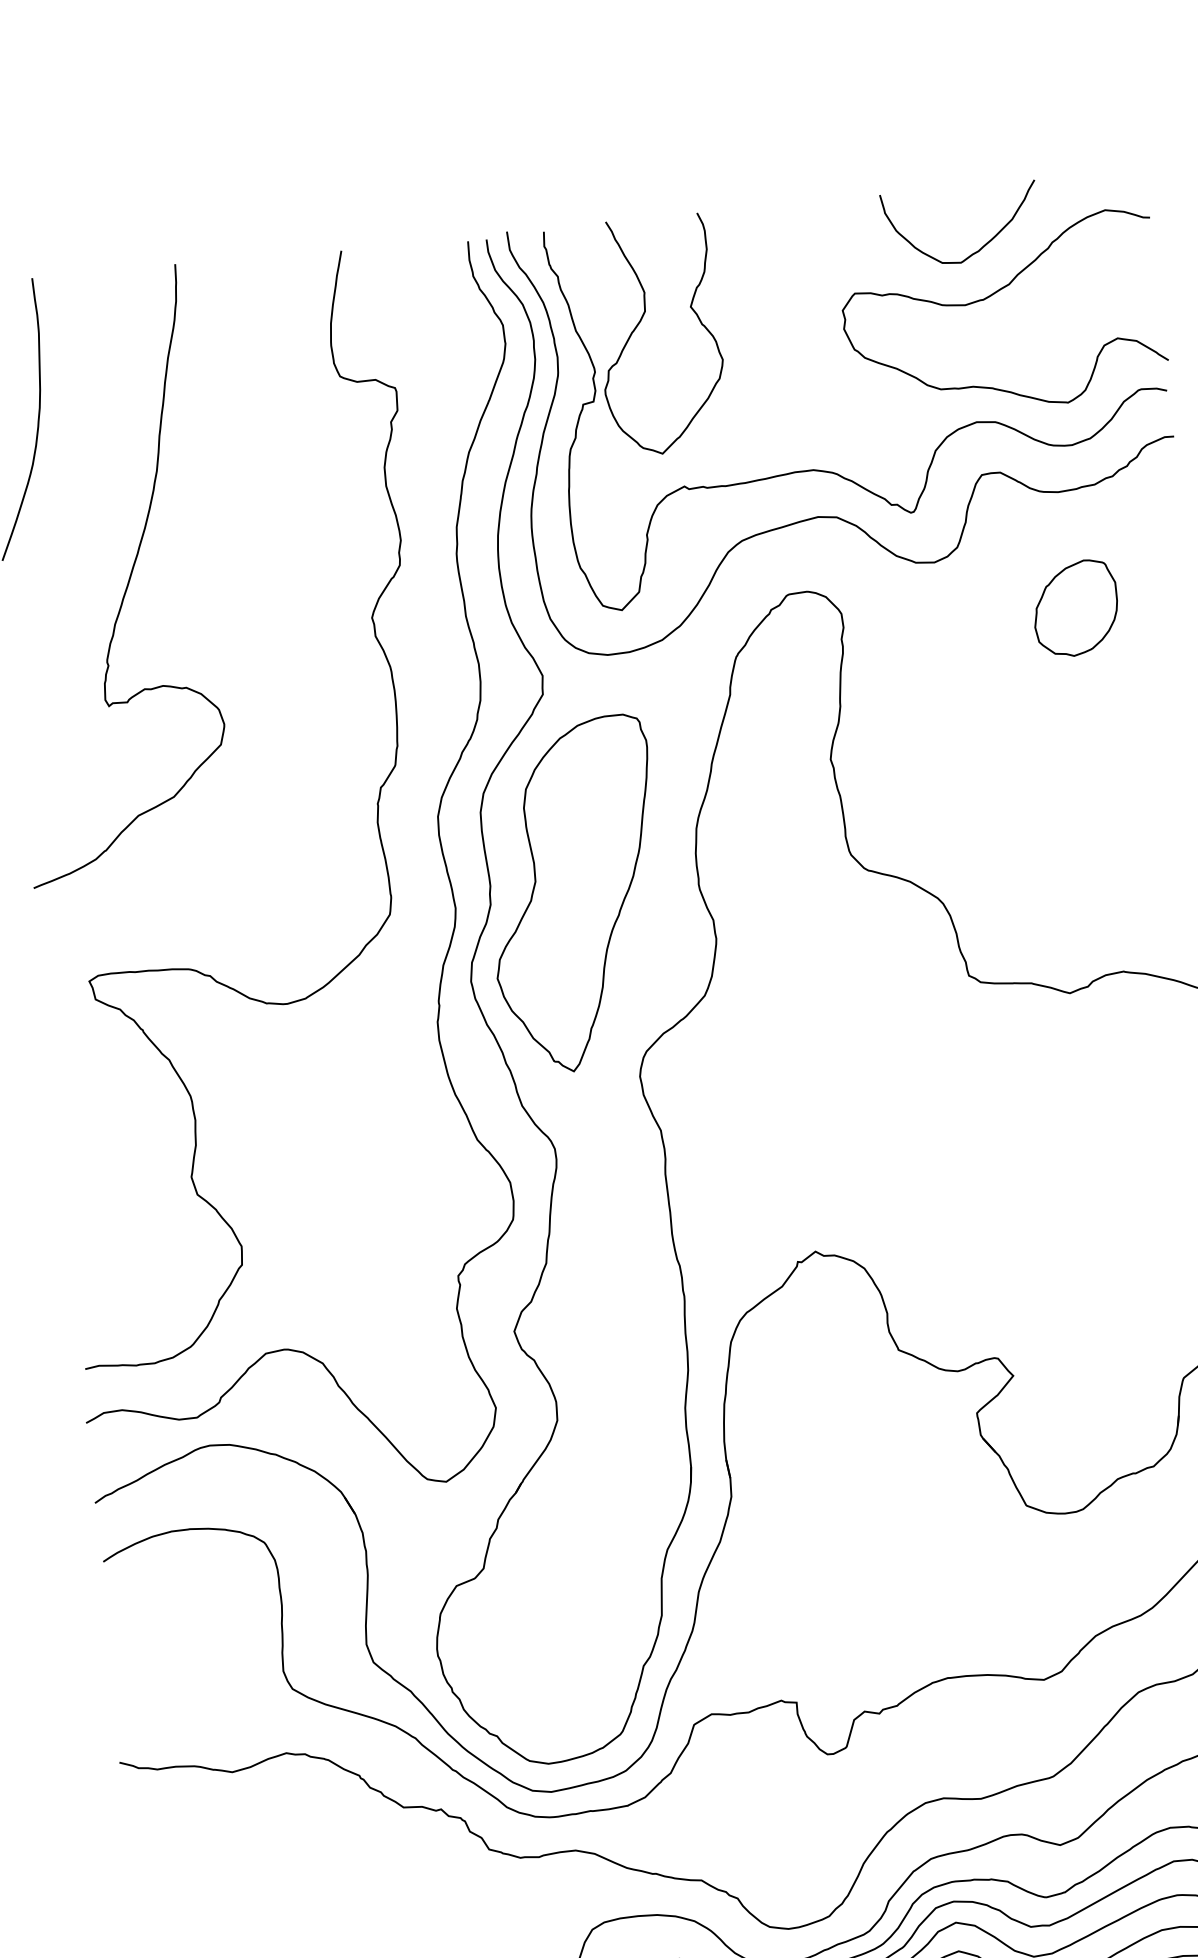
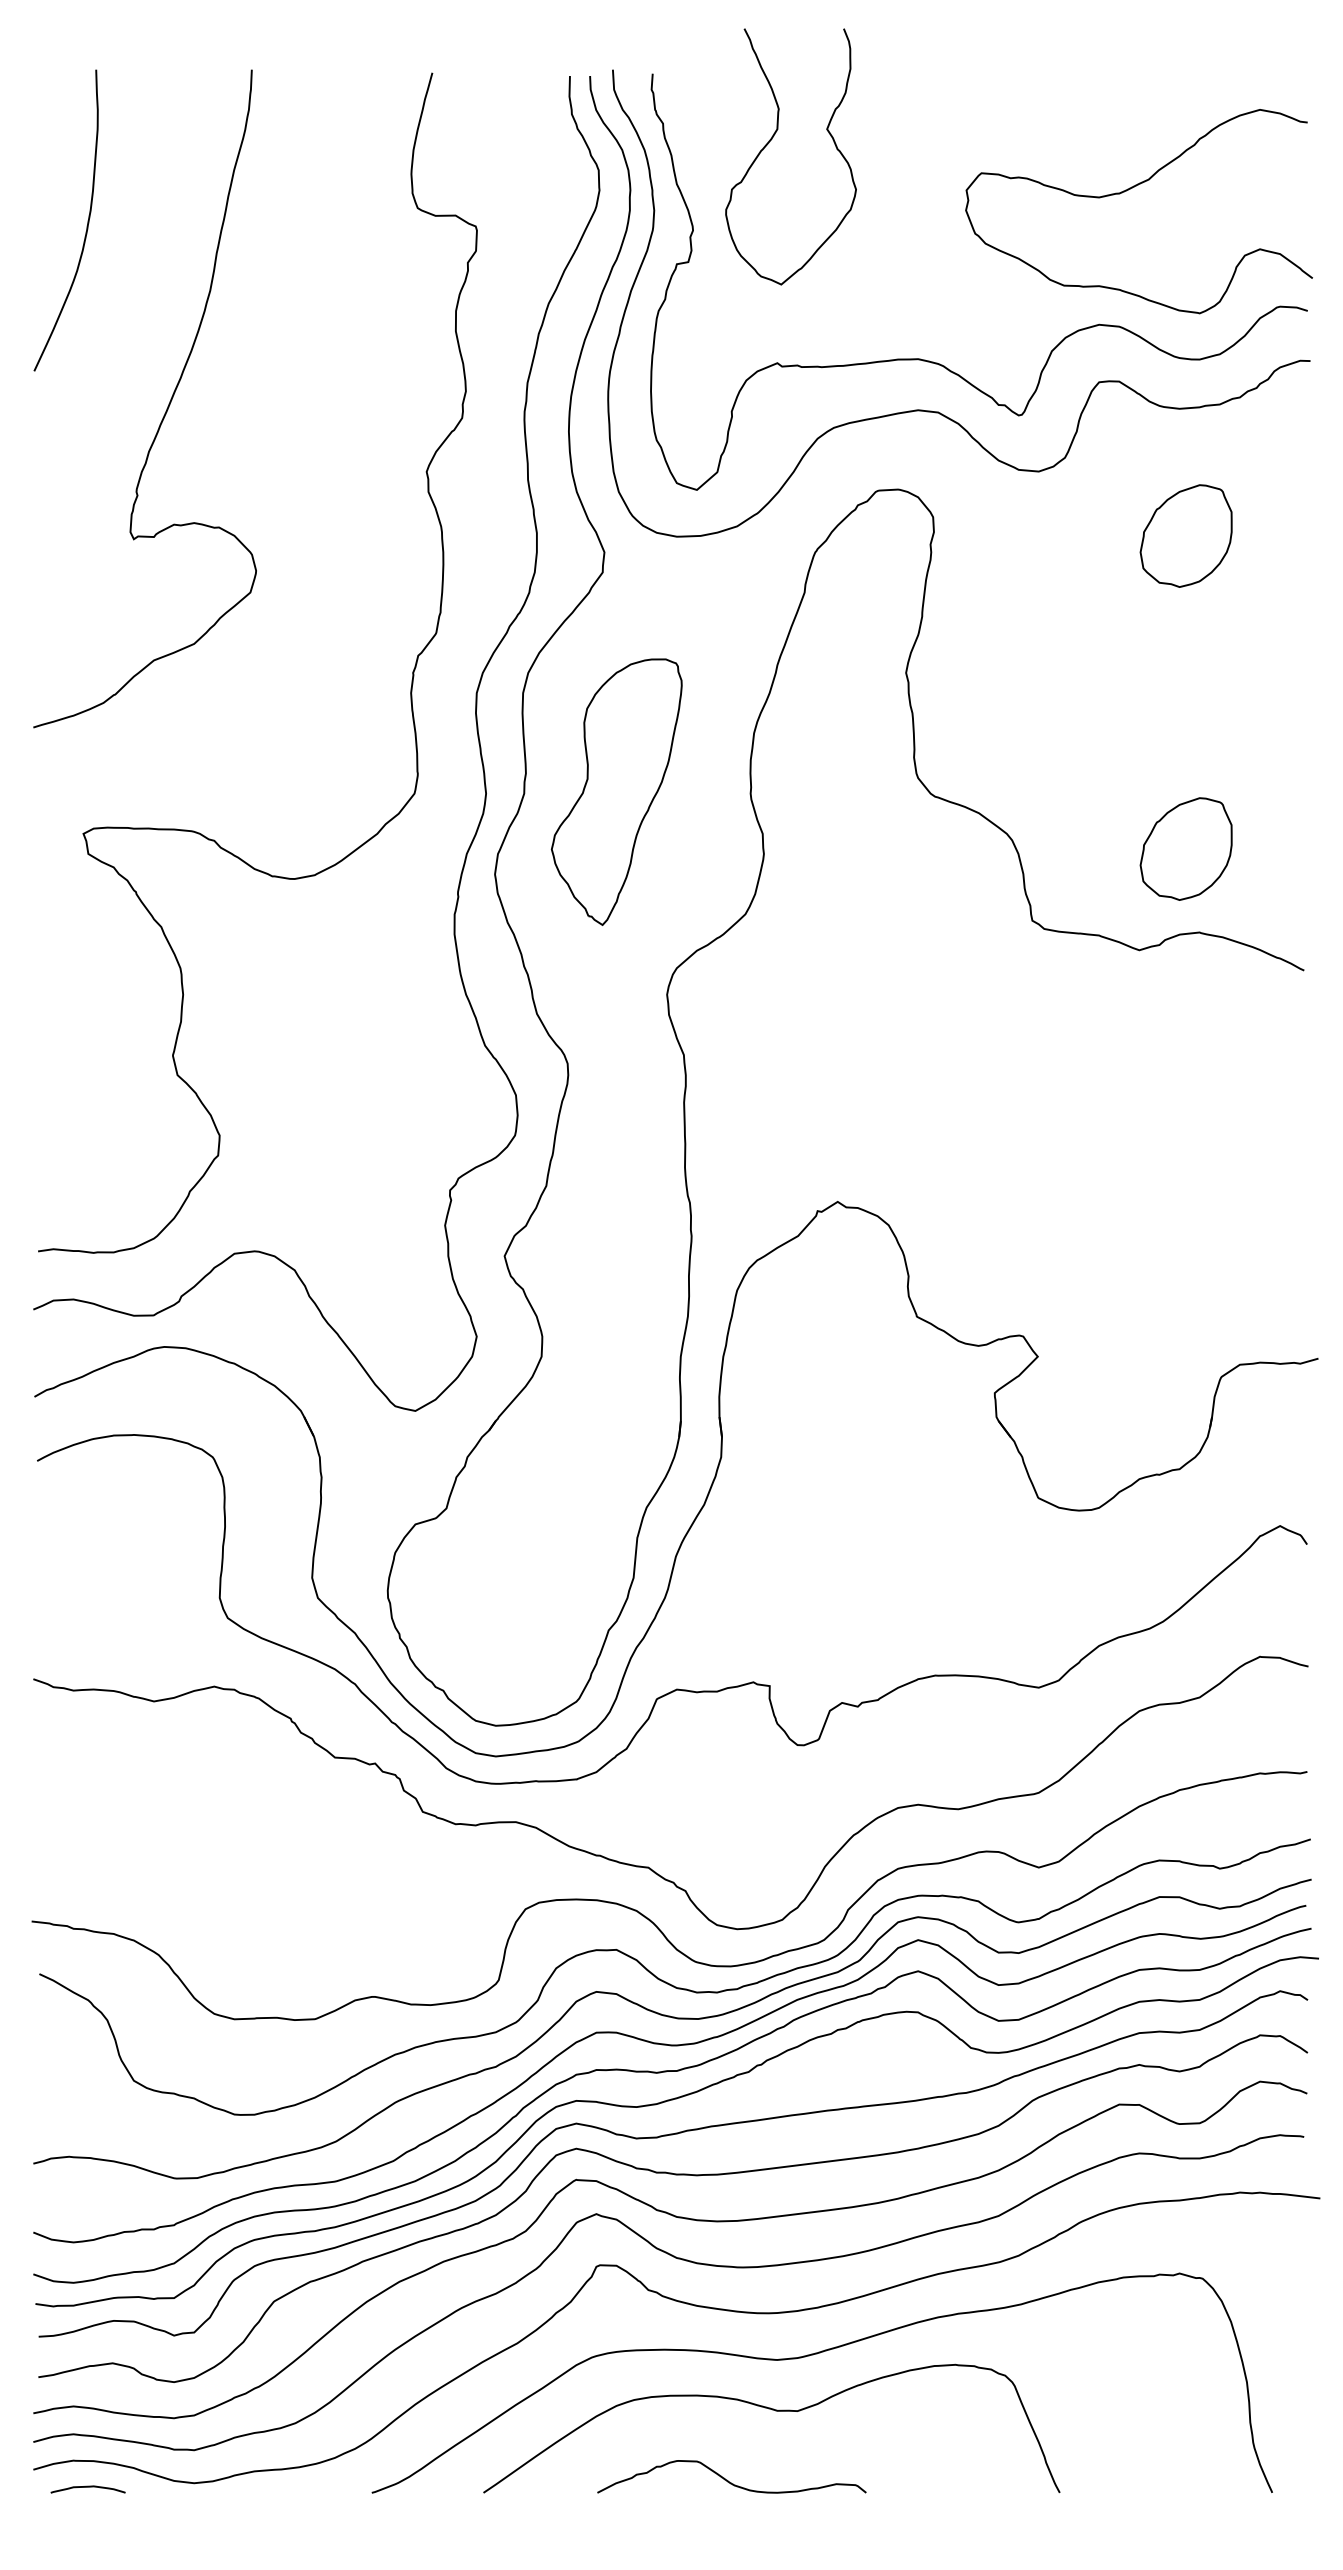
curve: (980, 248) -> (1121, 137), removed
curve: (641, 321) -> (772, 139), moved
part: (575, 894) -> (616, 791), size x0.7
part: (1103, 895) -> (1185, 848), added

